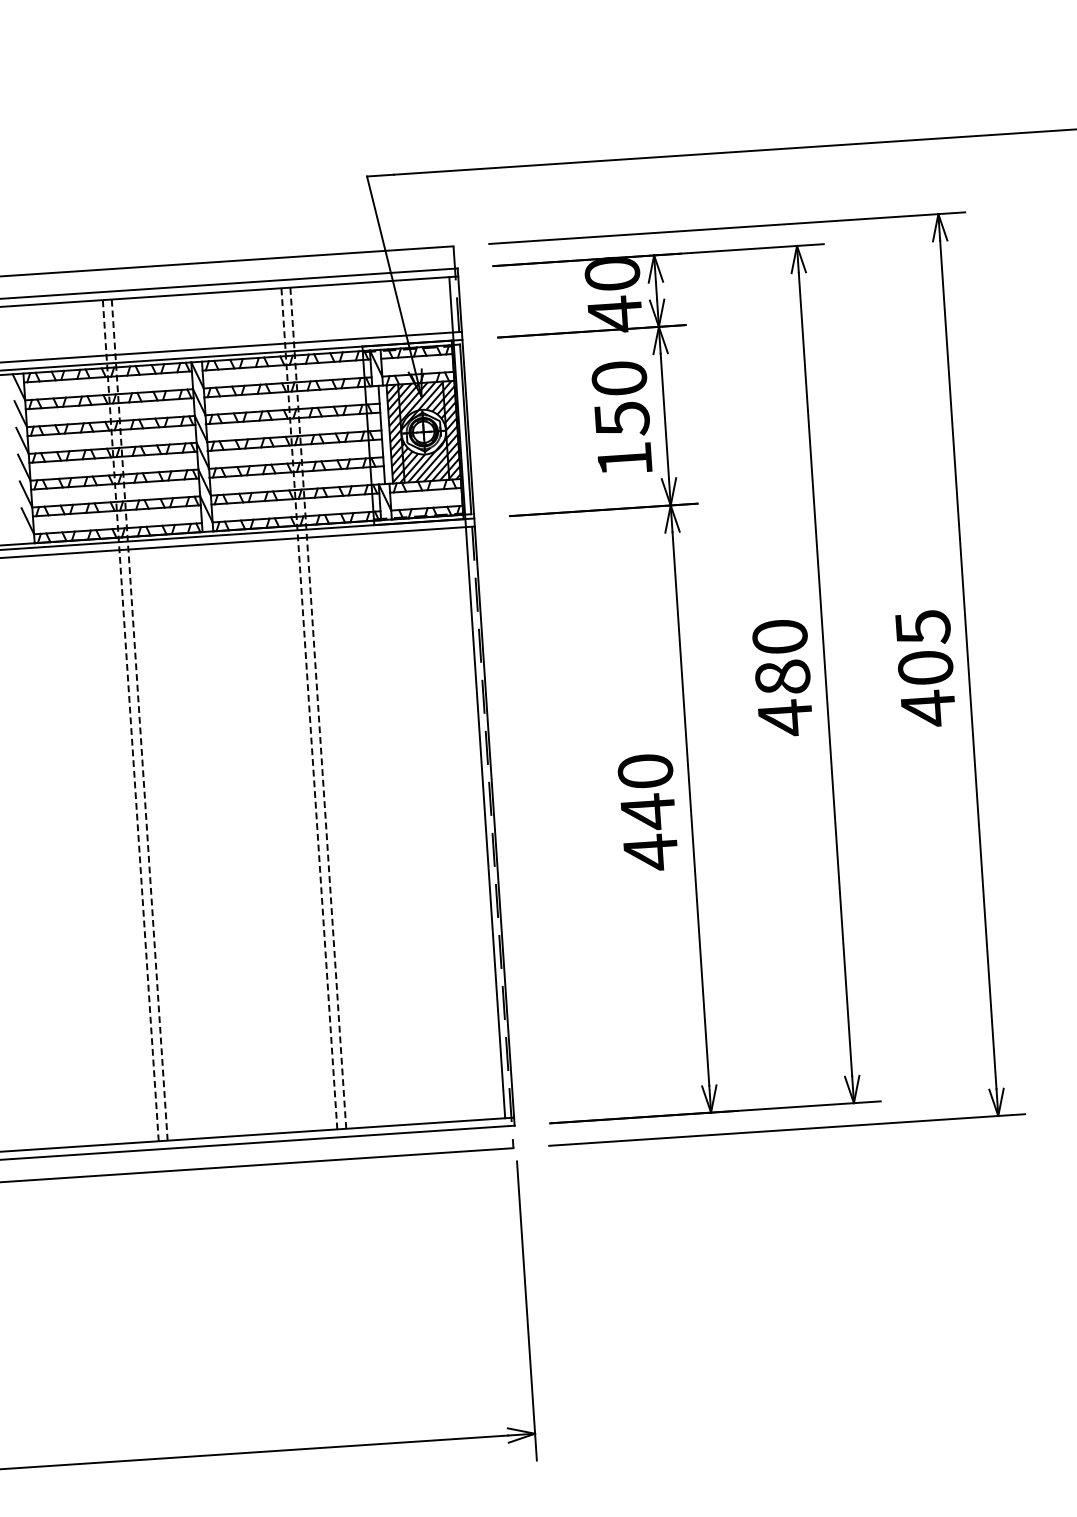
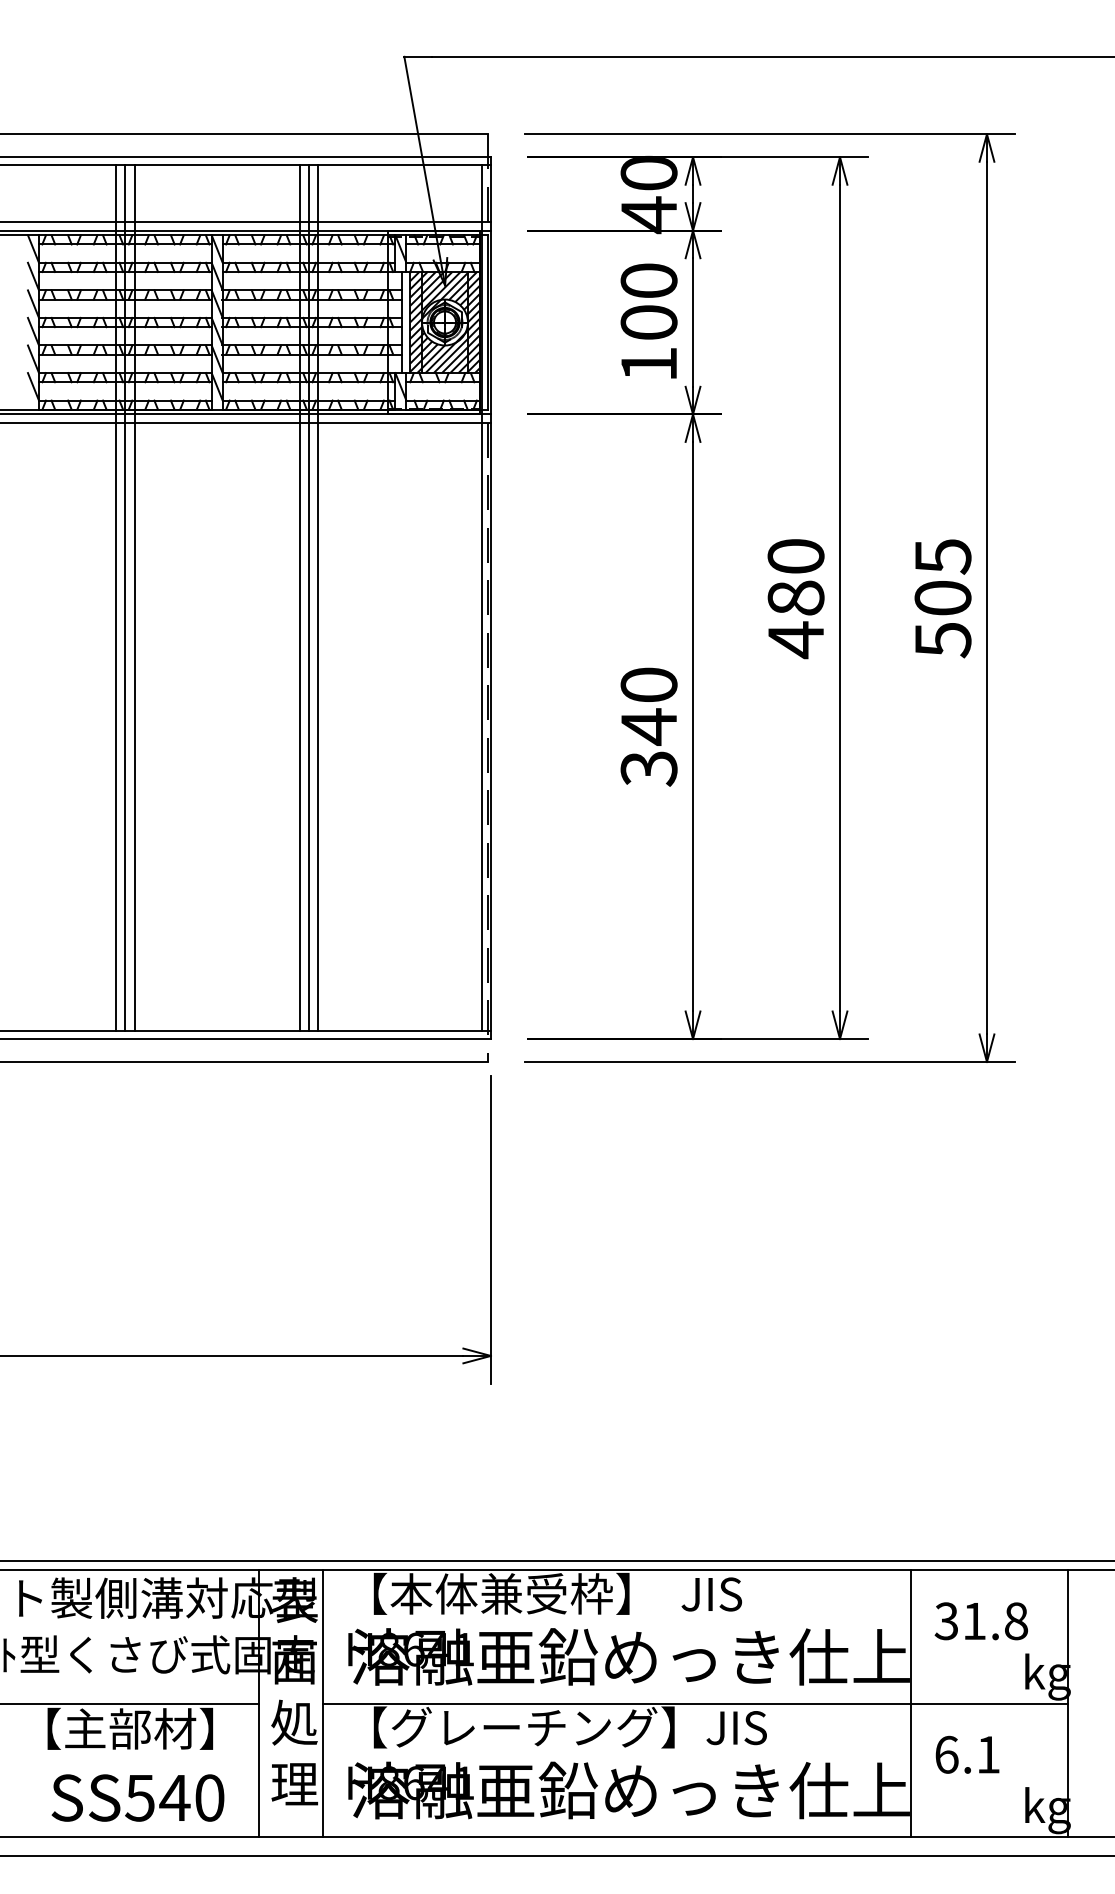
text: (621, 419) -> (648, 323), 150 -> 100
line: (300, 708) -> (299, 597), added
line: (318, 708) -> (318, 598), dashed -> solid
line: (309, 709) -> (309, 598), dashed -> solid
text: (928, 709) -> (943, 640), 405 -> 505
line: (122, 720) -> (116, 597), added
line: (139, 720) -> (134, 598), dashed -> solid
line: (130, 721) -> (125, 598), dashed -> solid
text: (650, 852) -> (648, 768), 440 -> 340

